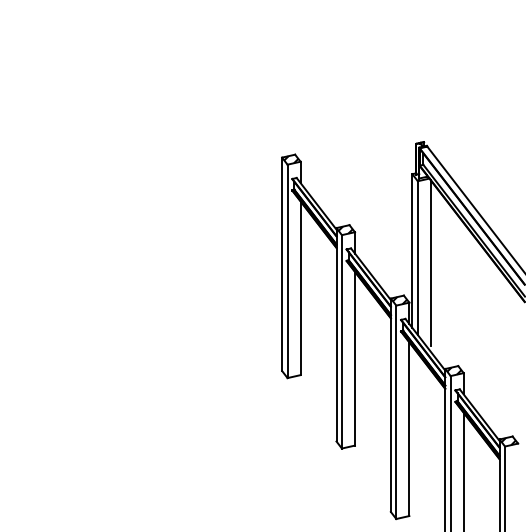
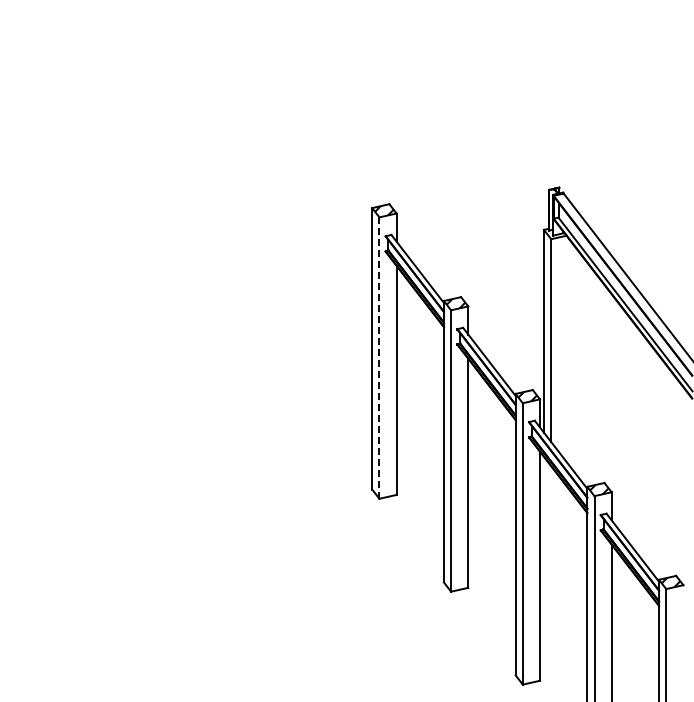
line: (430, 263) -> (568, 347), removed
line: (287, 271) -> (379, 358), solid -> dashed

